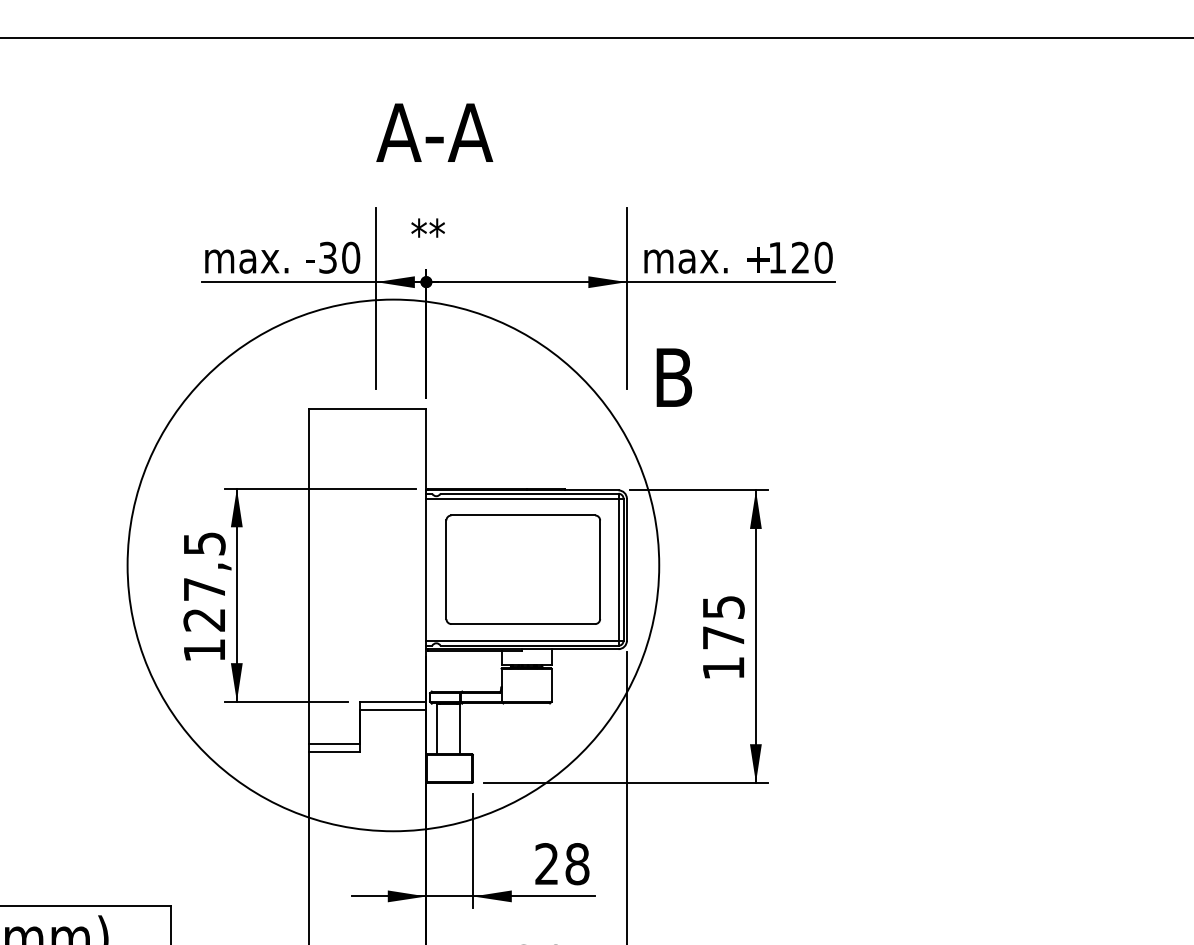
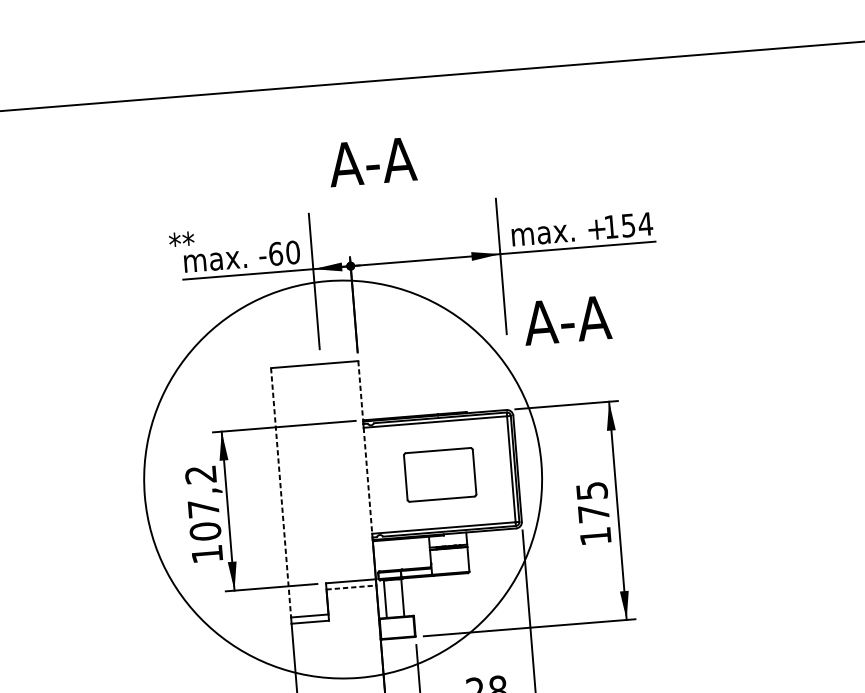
text: (434, 132) -> (372, 161), moved
text: (427, 227) -> (181, 238), moved
text: (328, 257) -> (276, 253), 30 -> 60
text: (812, 257) -> (637, 224), 120 -> 154
text: (708, 377) -> (566, 320), B -> A-A
line: (426, 449) -> (360, 391), solid -> dashed
part: (522, 569) -> (439, 474), size x0.6
line: (426, 570) -> (368, 481), solid -> dashed
line: (309, 576) -> (281, 492), solid -> dashed
text: (204, 581) -> (203, 502), 127,5 -> 107,2
line: (393, 710) -> (351, 587), solid -> dashed

